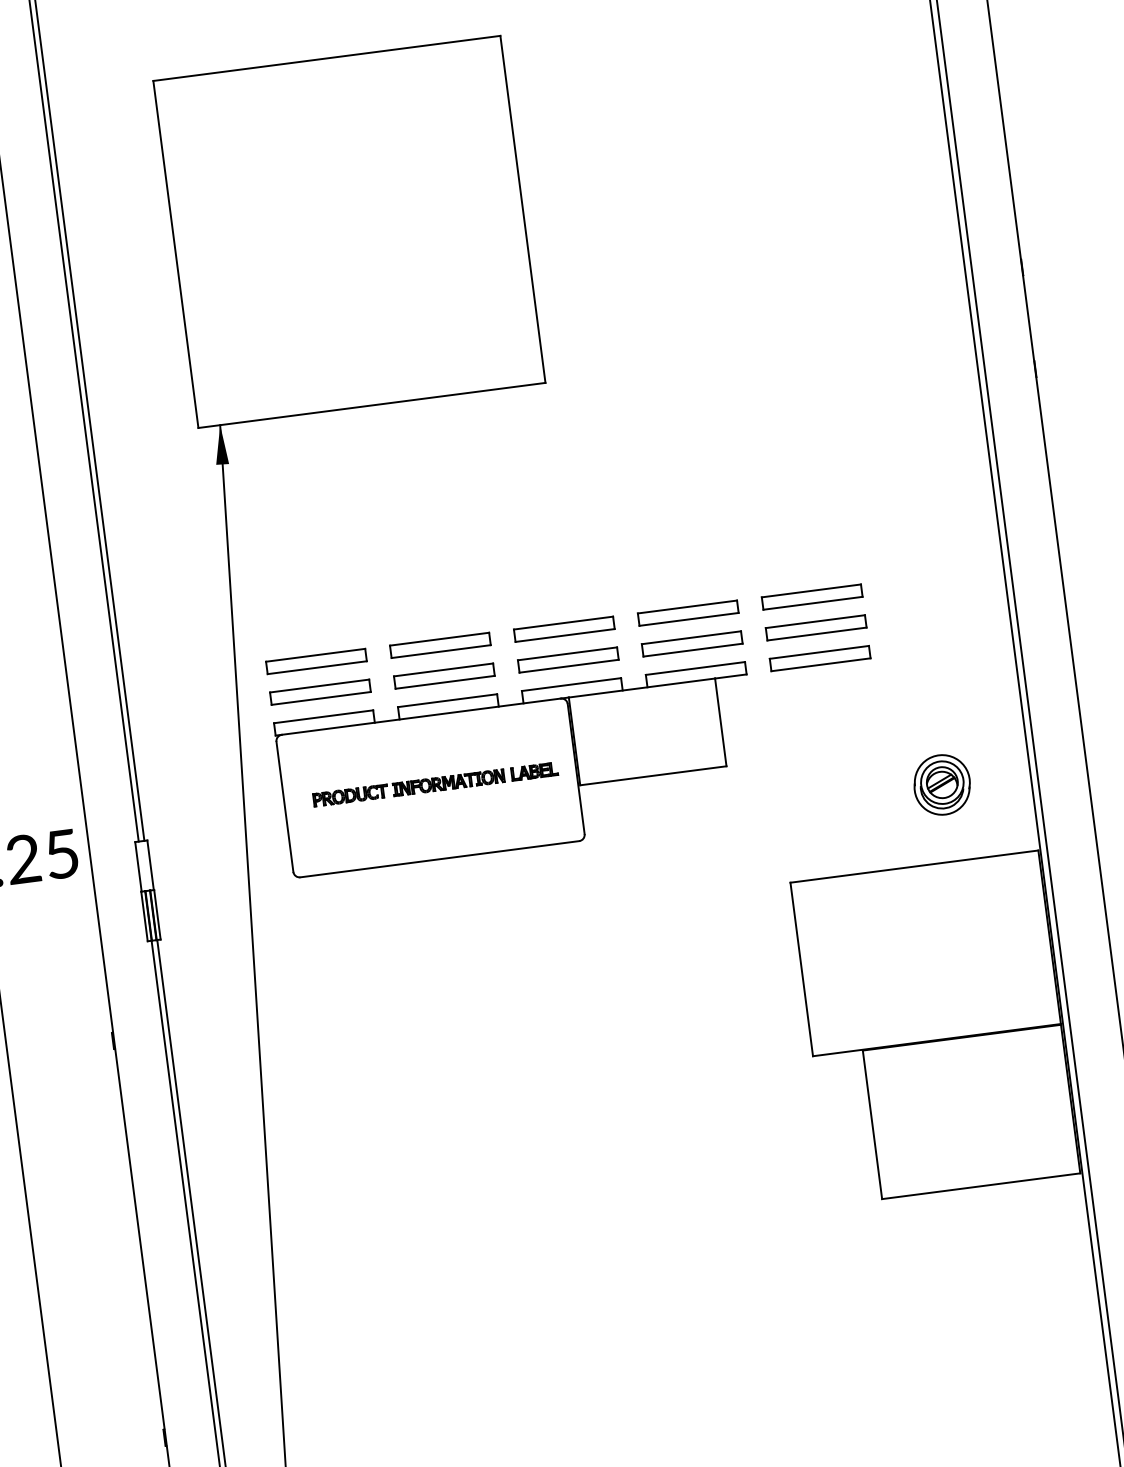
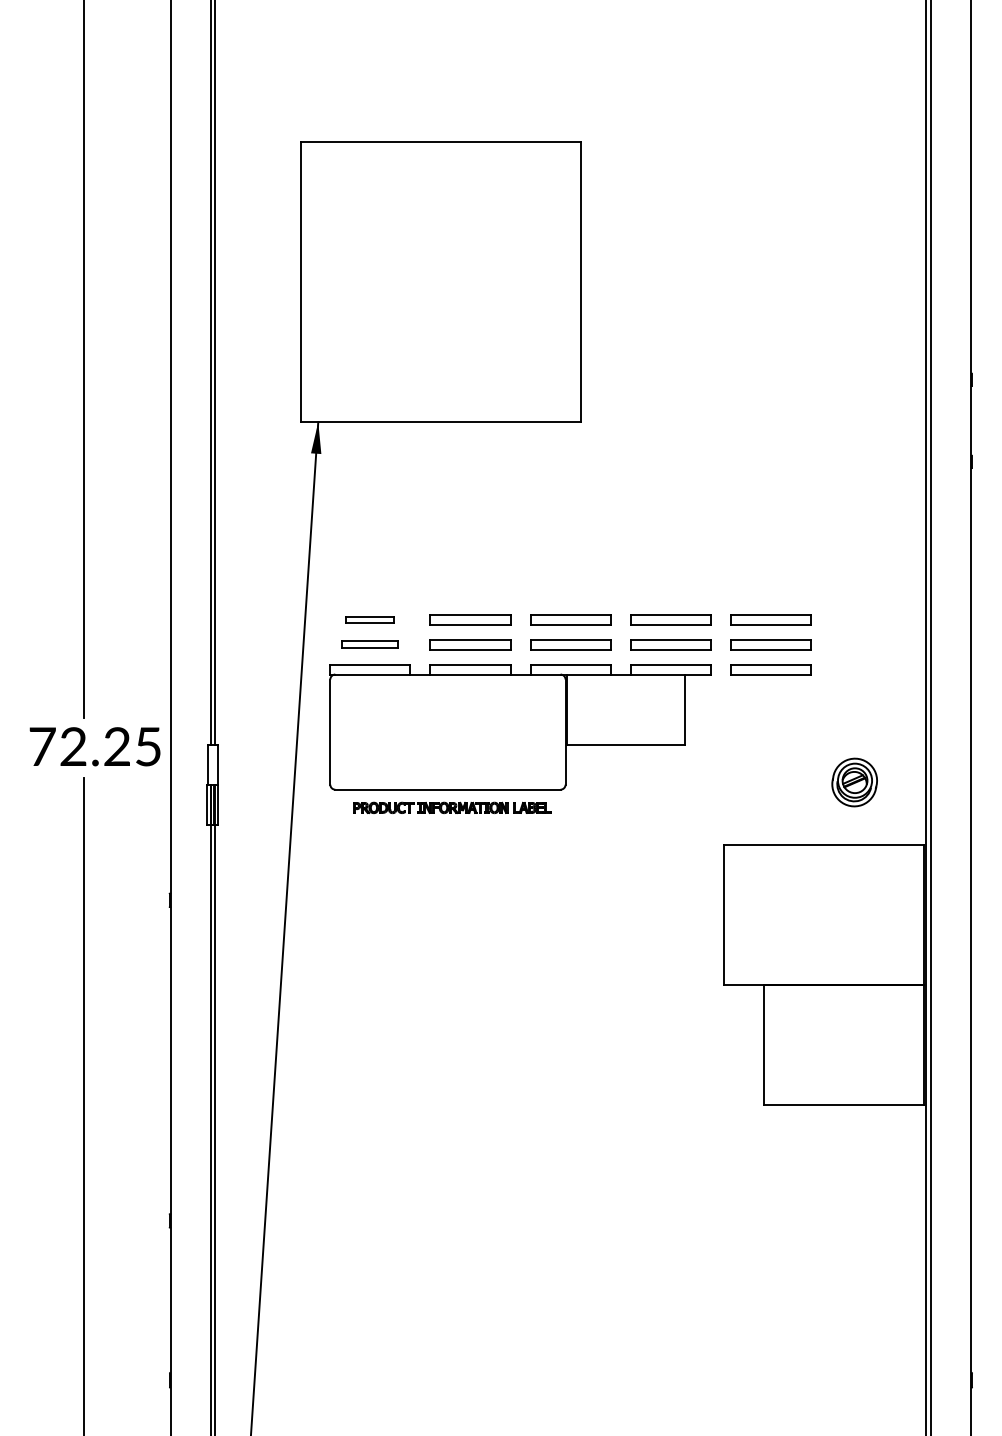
part: (315, 661) -> (369, 619), size x0.6
part: (319, 692) -> (369, 644), size x0.7
part: (435, 783) -> (452, 807), moved

